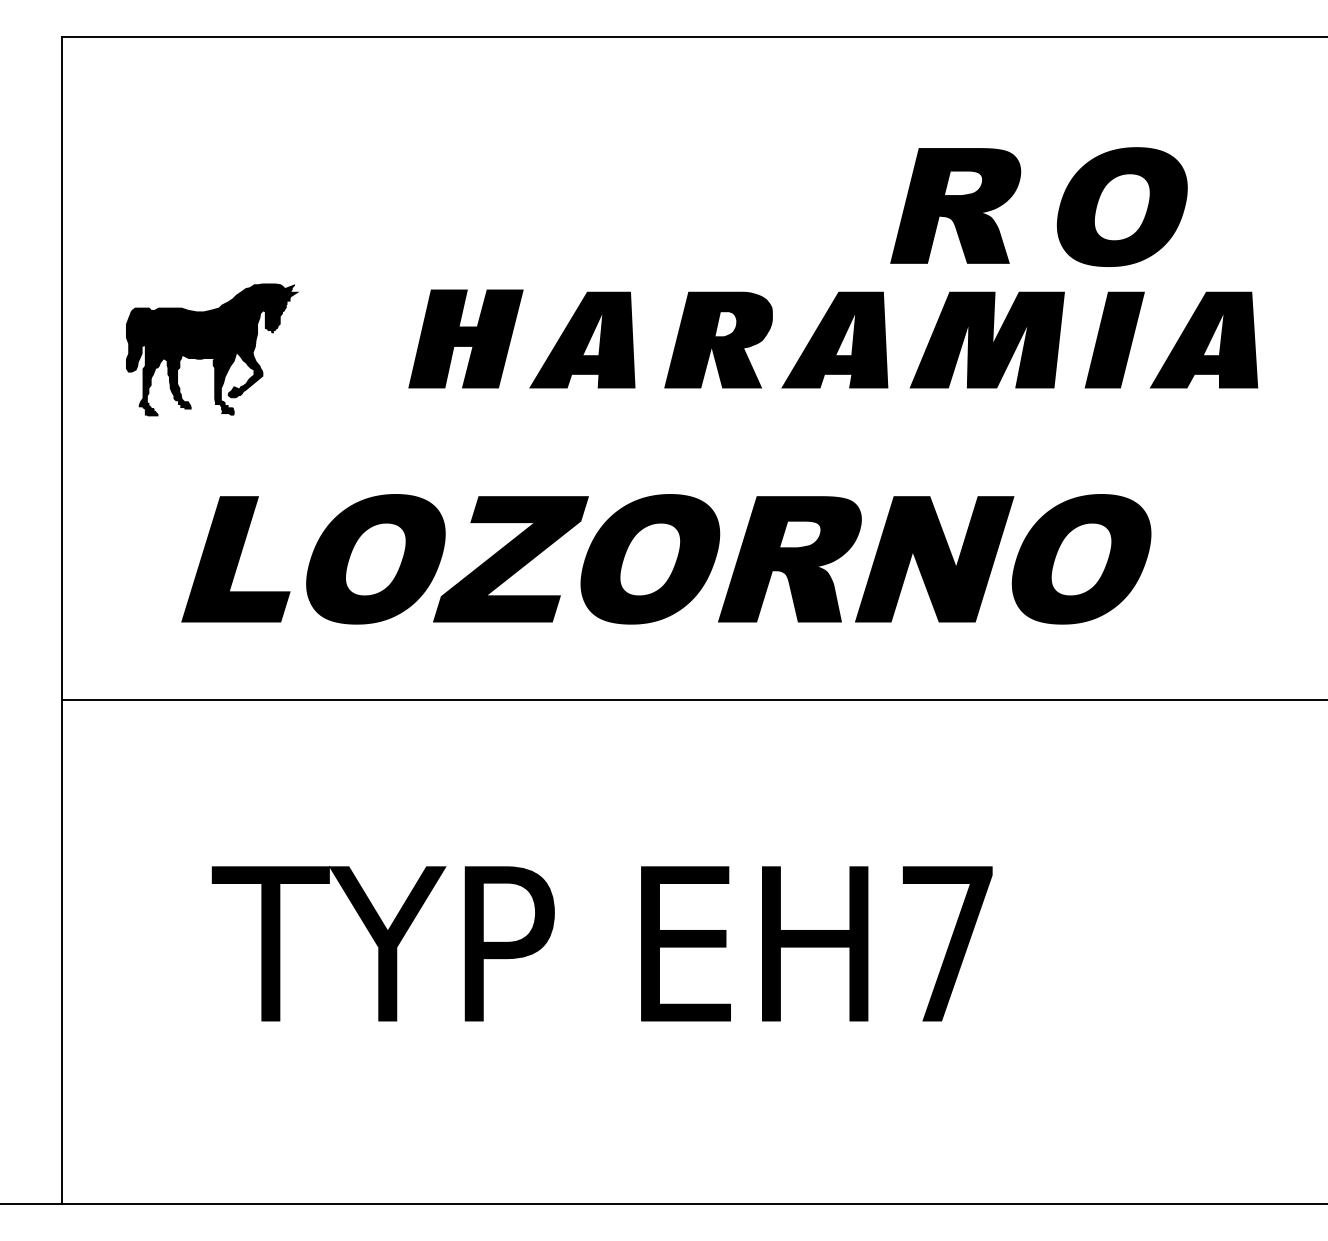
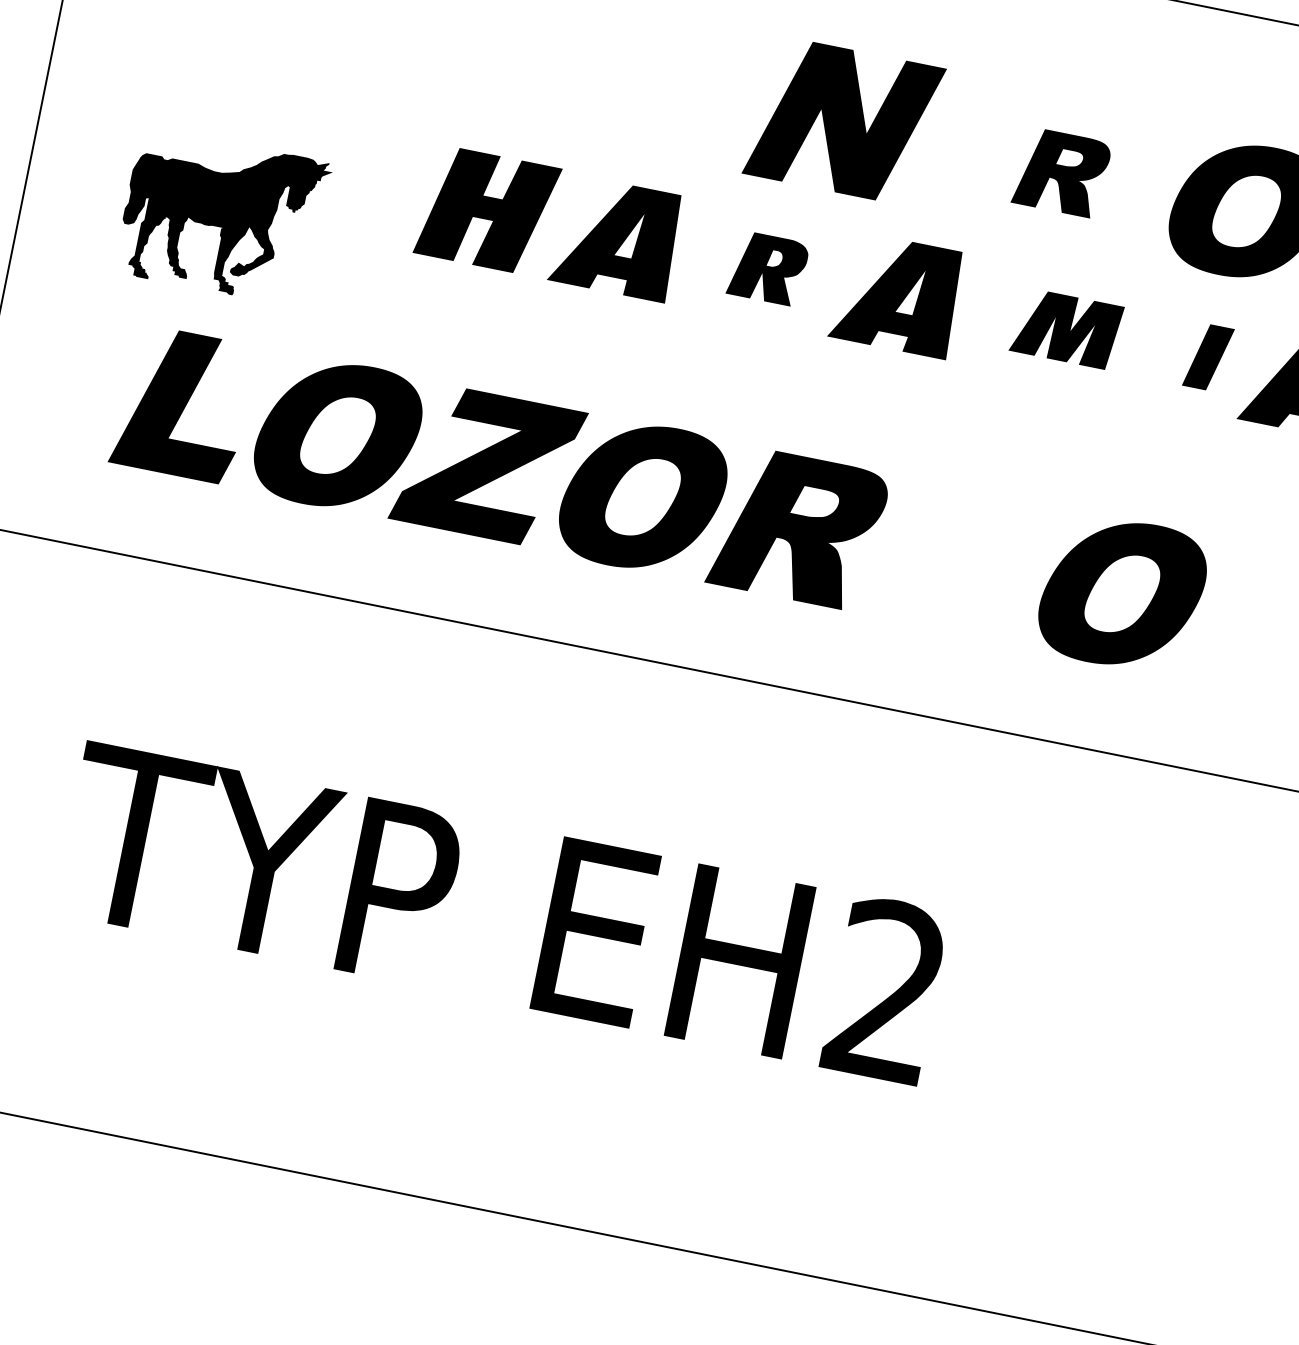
part: (955, 205) -> (1061, 172), size x0.6
part: (718, 339) -> (768, 267), size x0.6
part: (986, 339) -> (1066, 328), size x0.6
part: (1114, 339) -> (1208, 356), size x0.6
part: (212, 349) -> (223, 217), moved
part: (934, 559) -> (844, 121), moved
text: (946, 942) -> (886, 989), EH7 -> EH2

